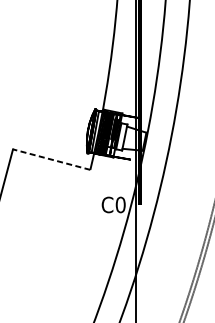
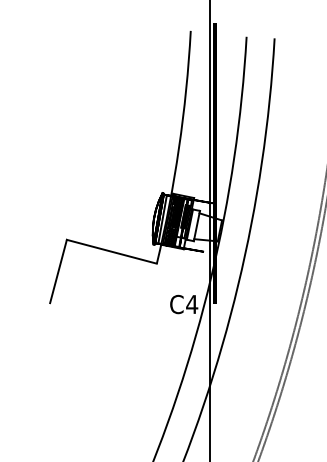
line: (51, 159) -> (111, 251), dashed -> solid
text: (120, 204) -> (192, 304), C0 -> C4

